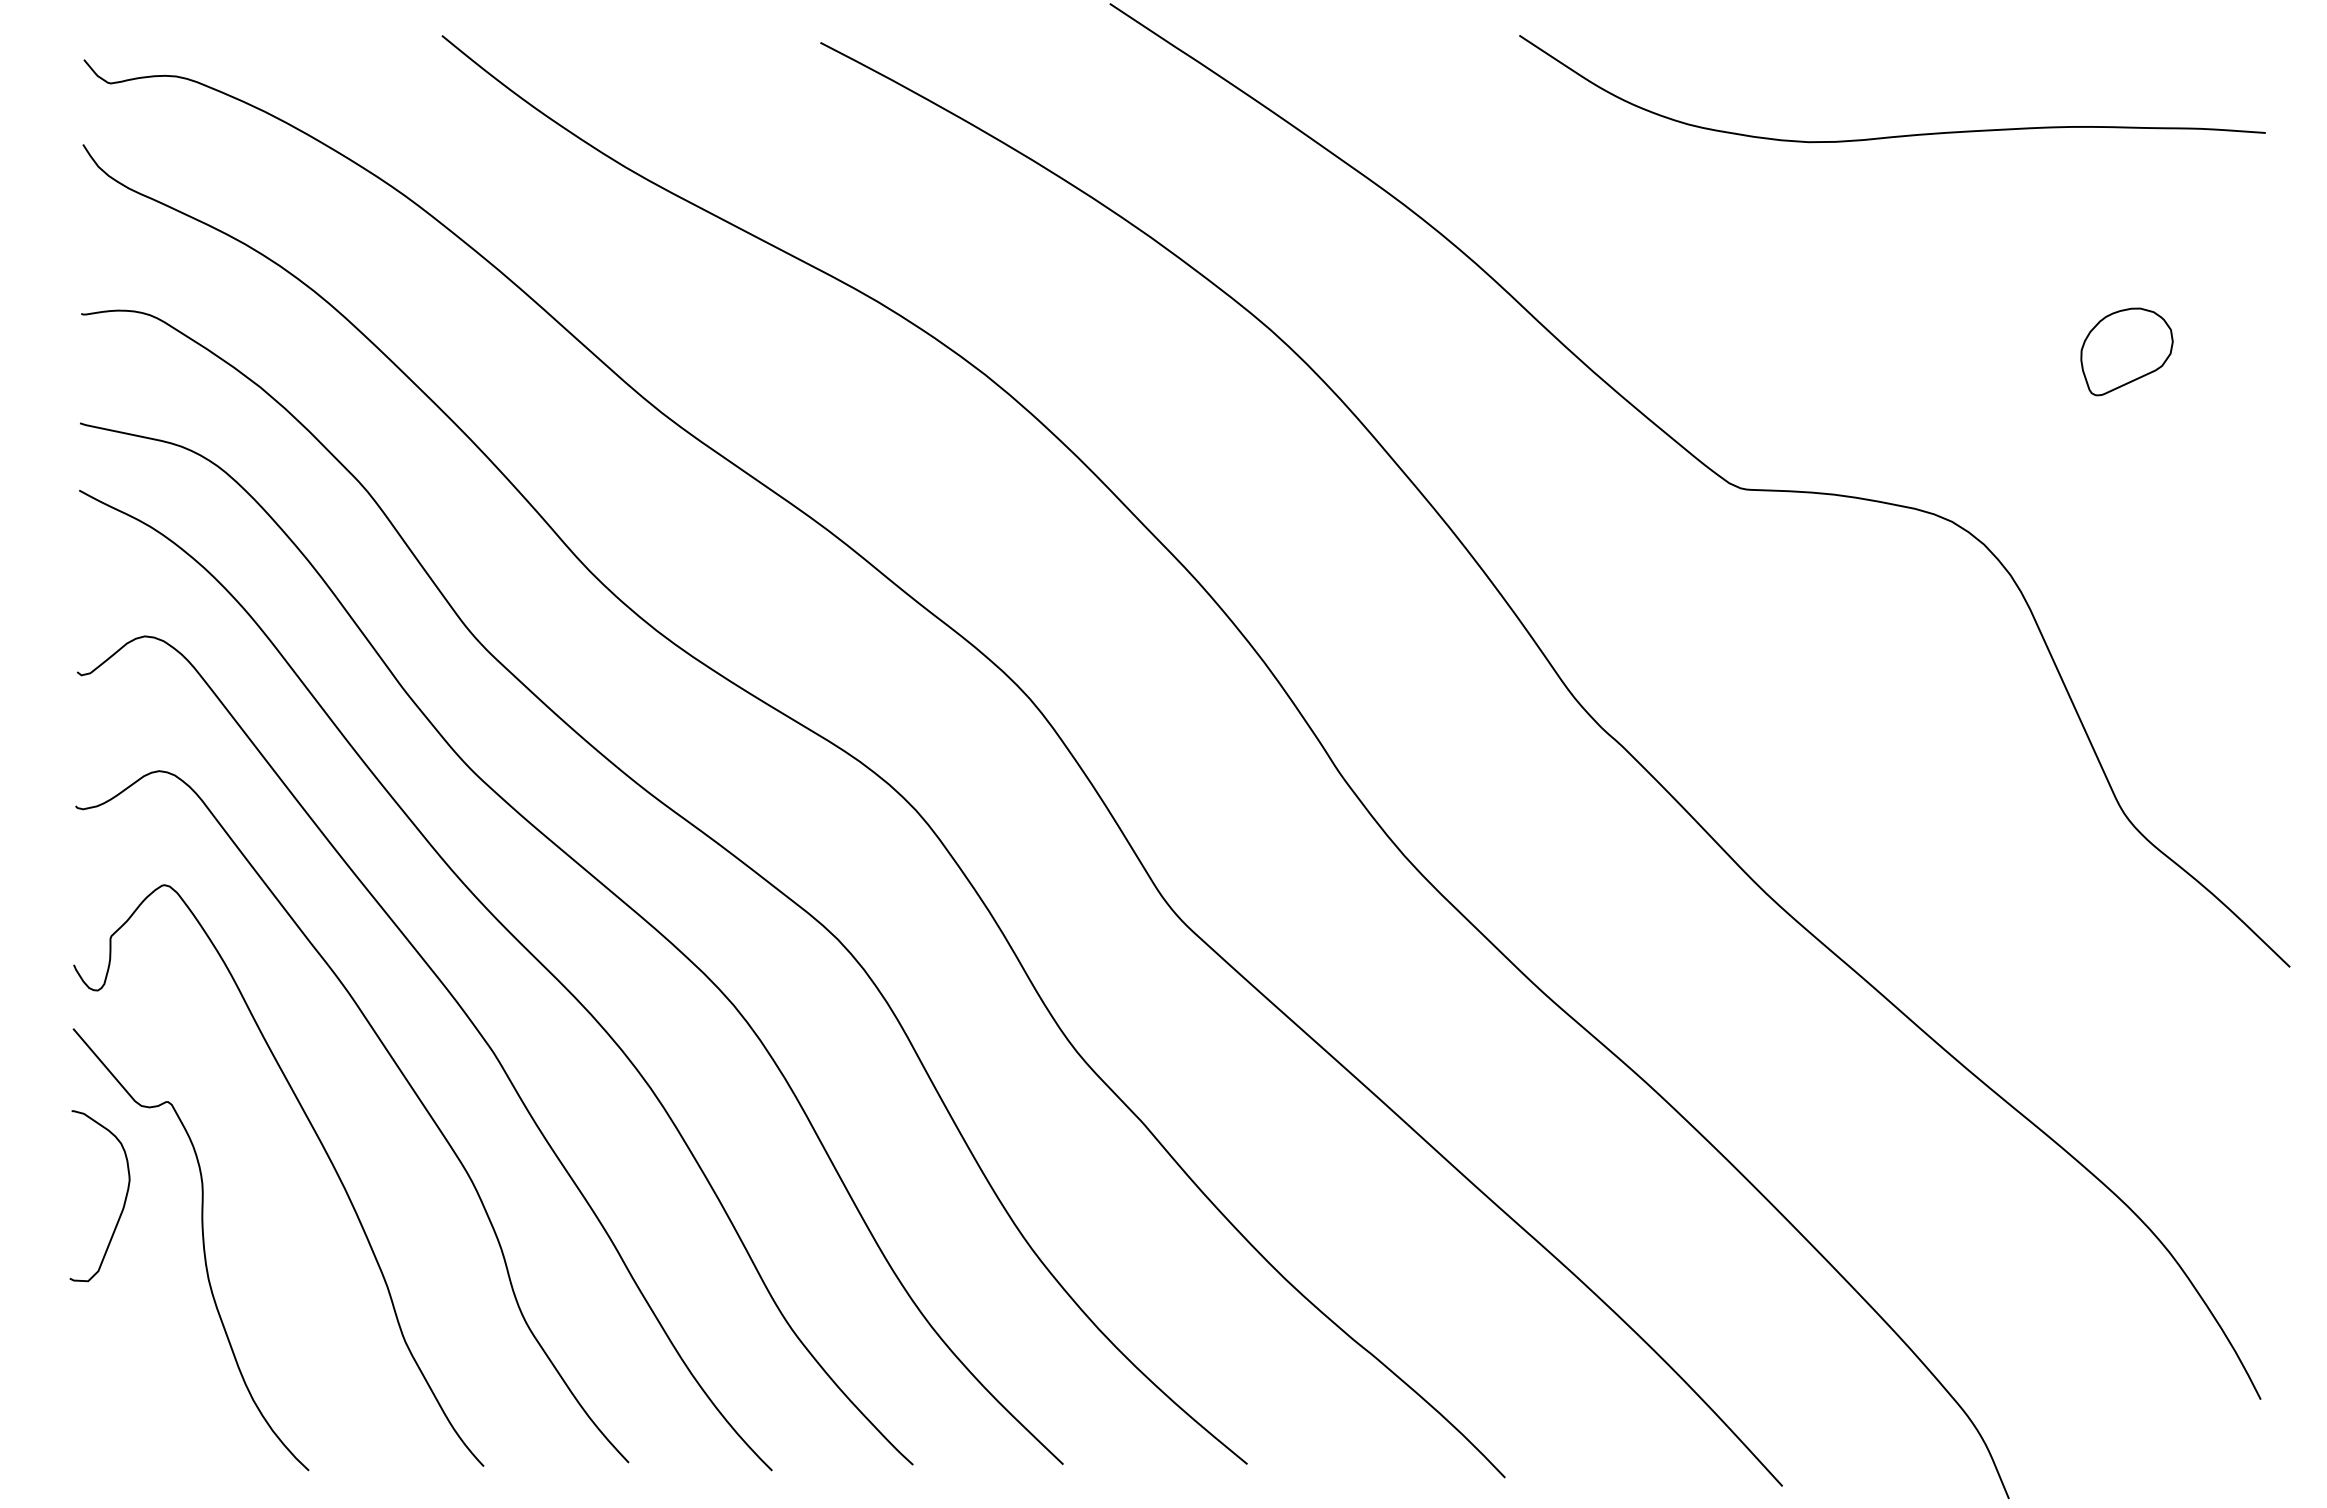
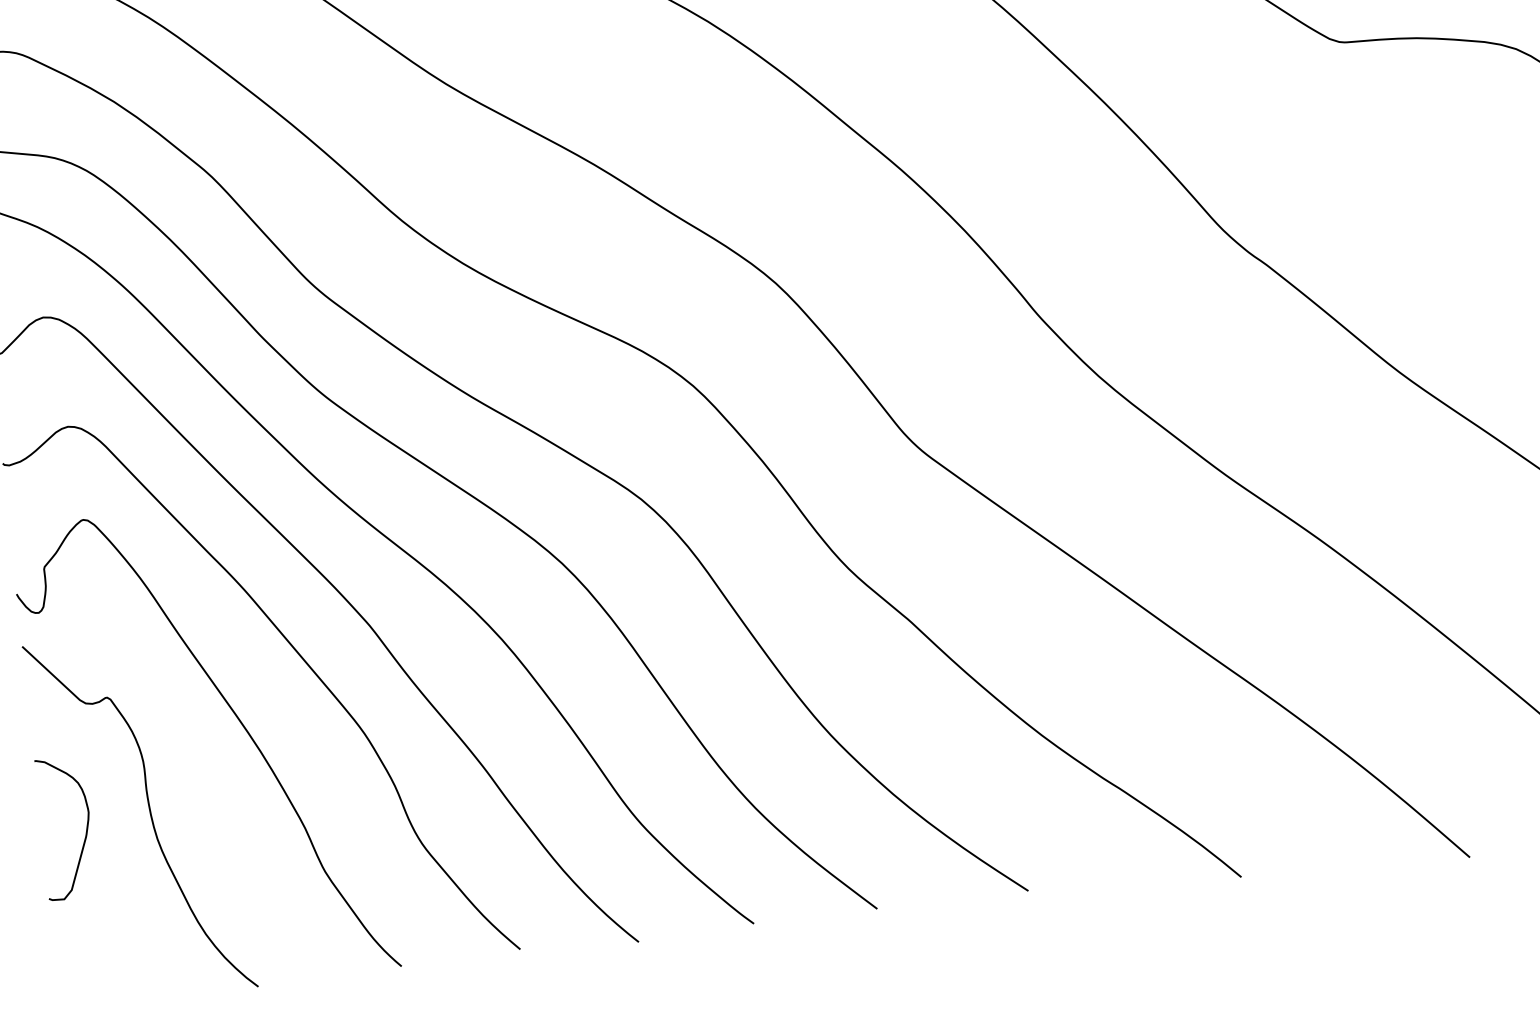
curve: (123, 1203) -> (85, 832), moved

